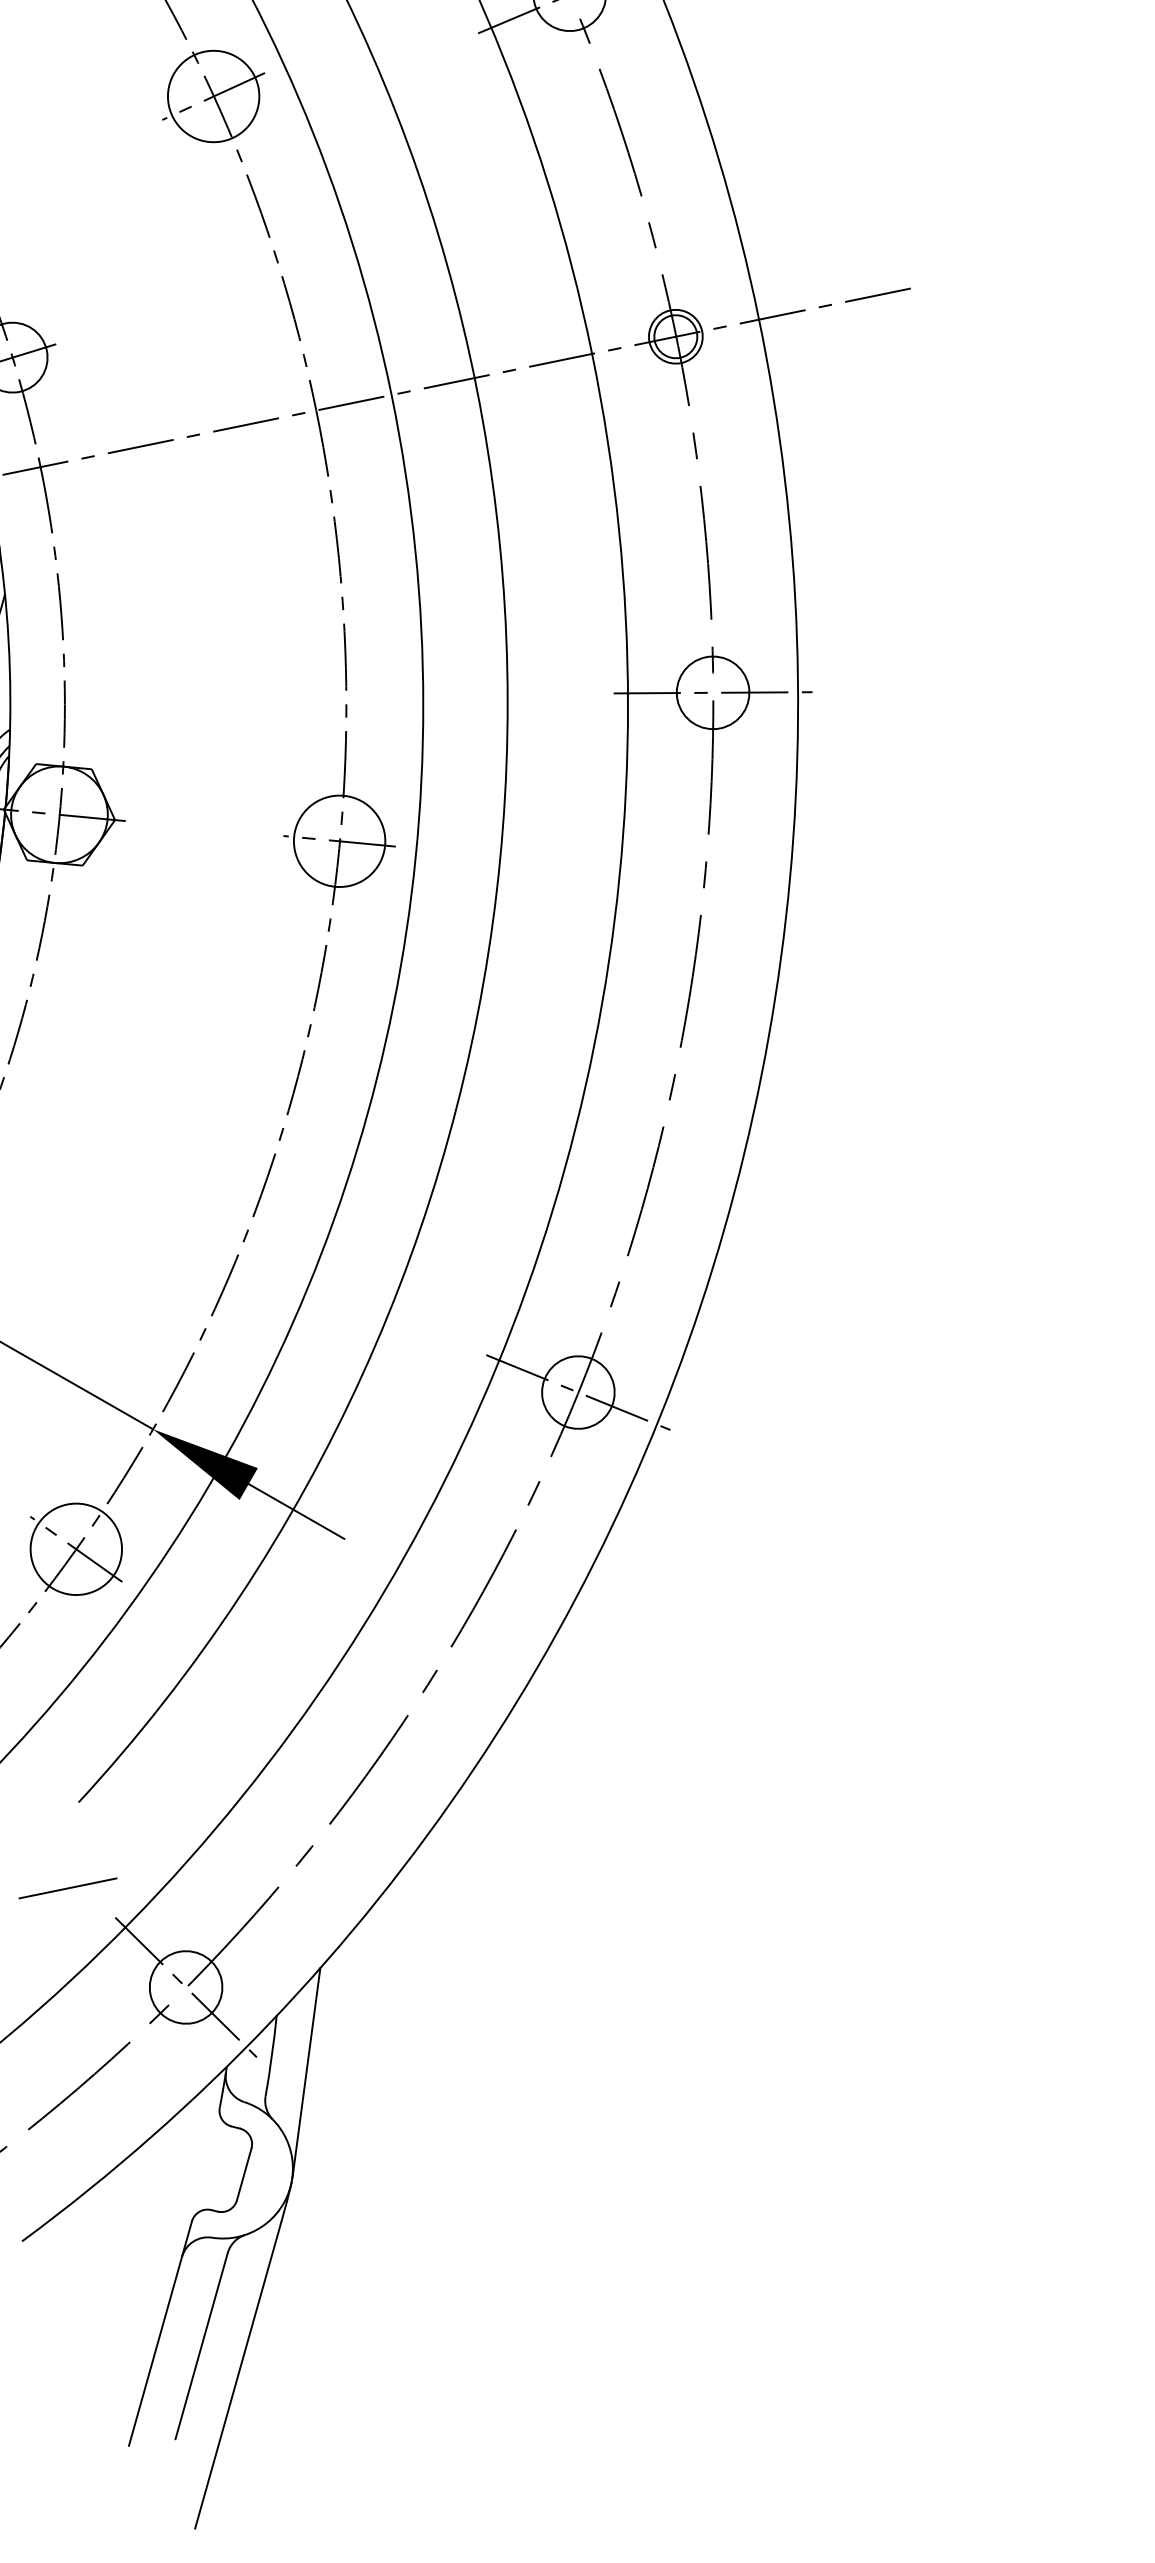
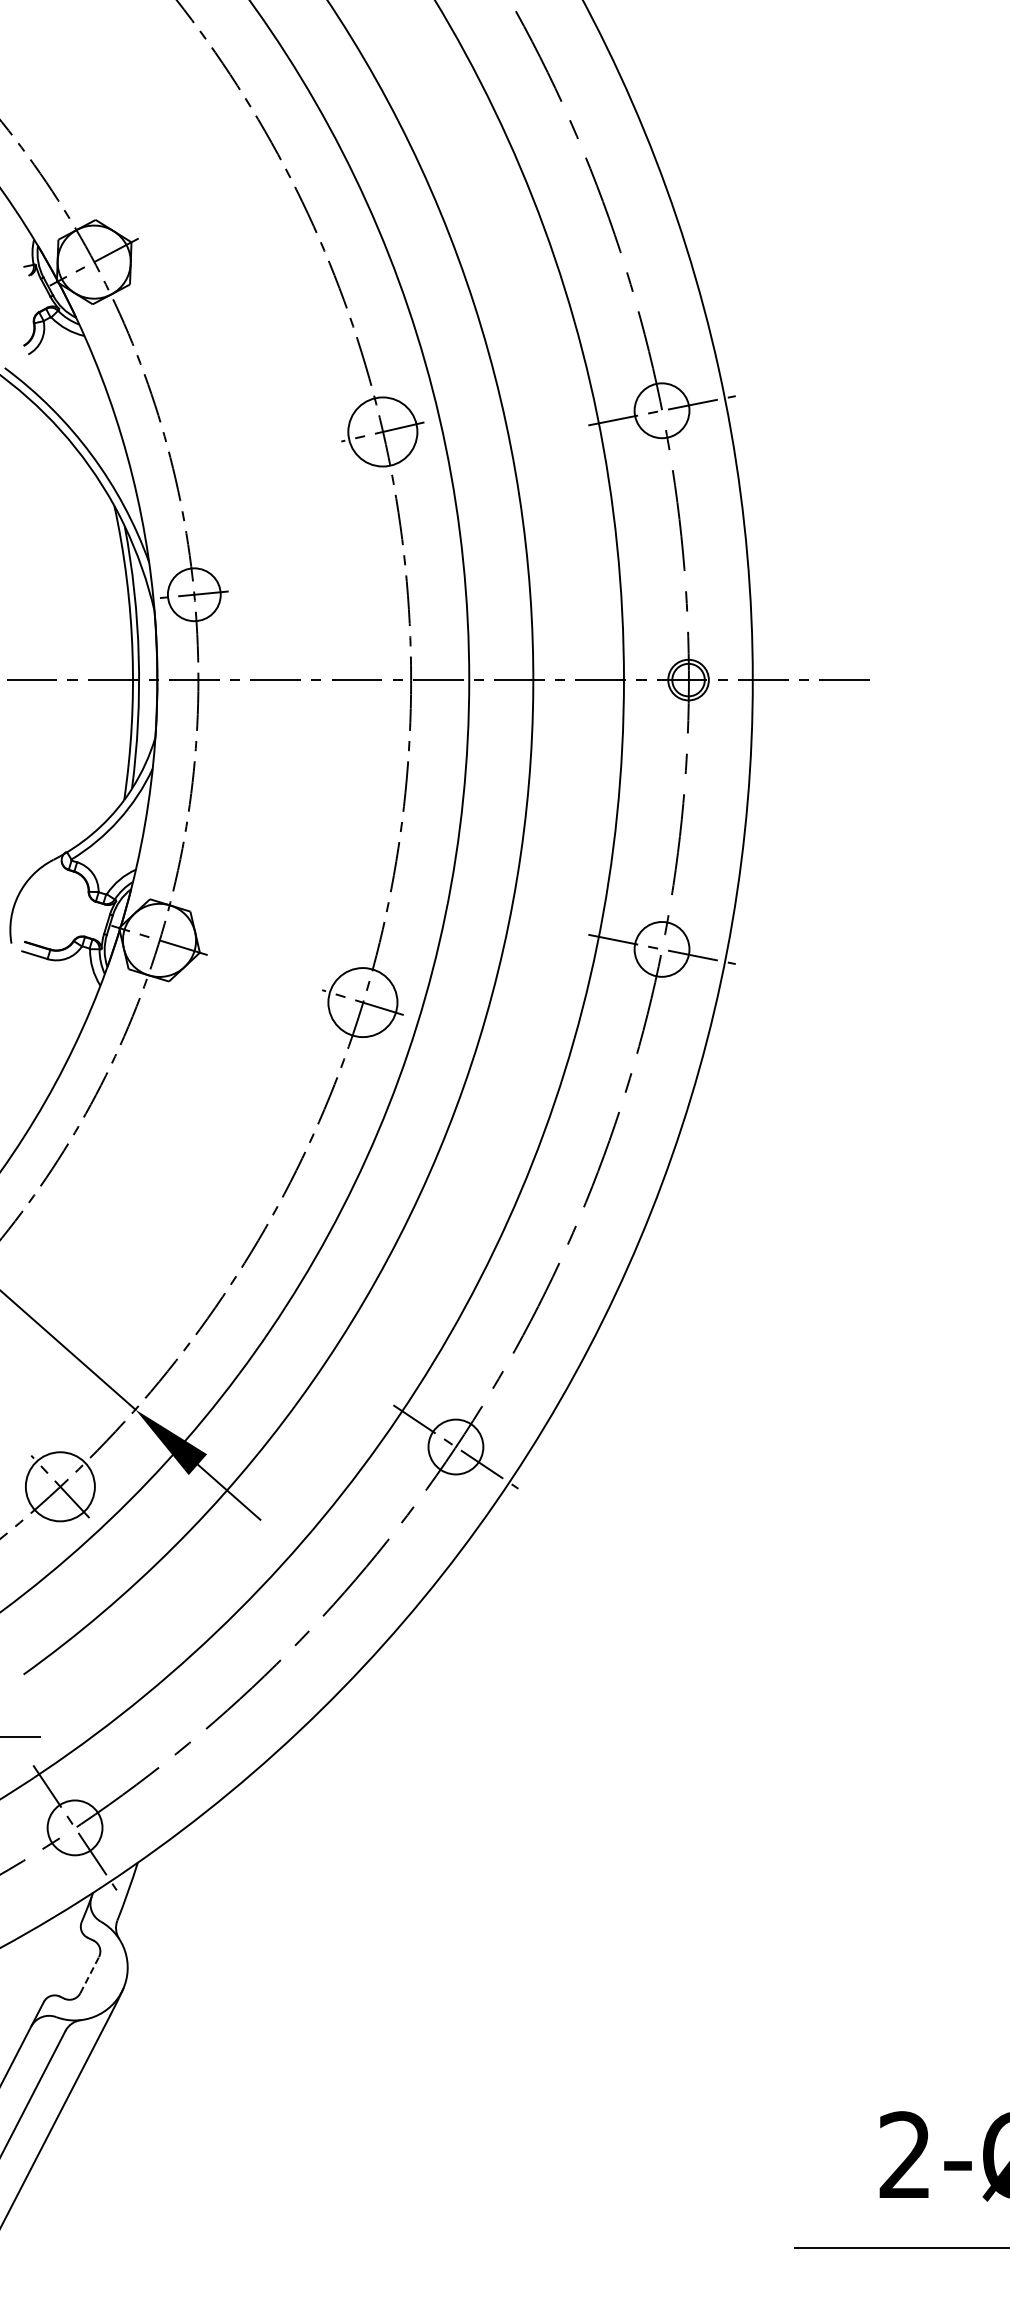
line: (305, 2073) -> (150, 1909), removed
line: (243, 2173) -> (89, 1974), solid -> dashed

